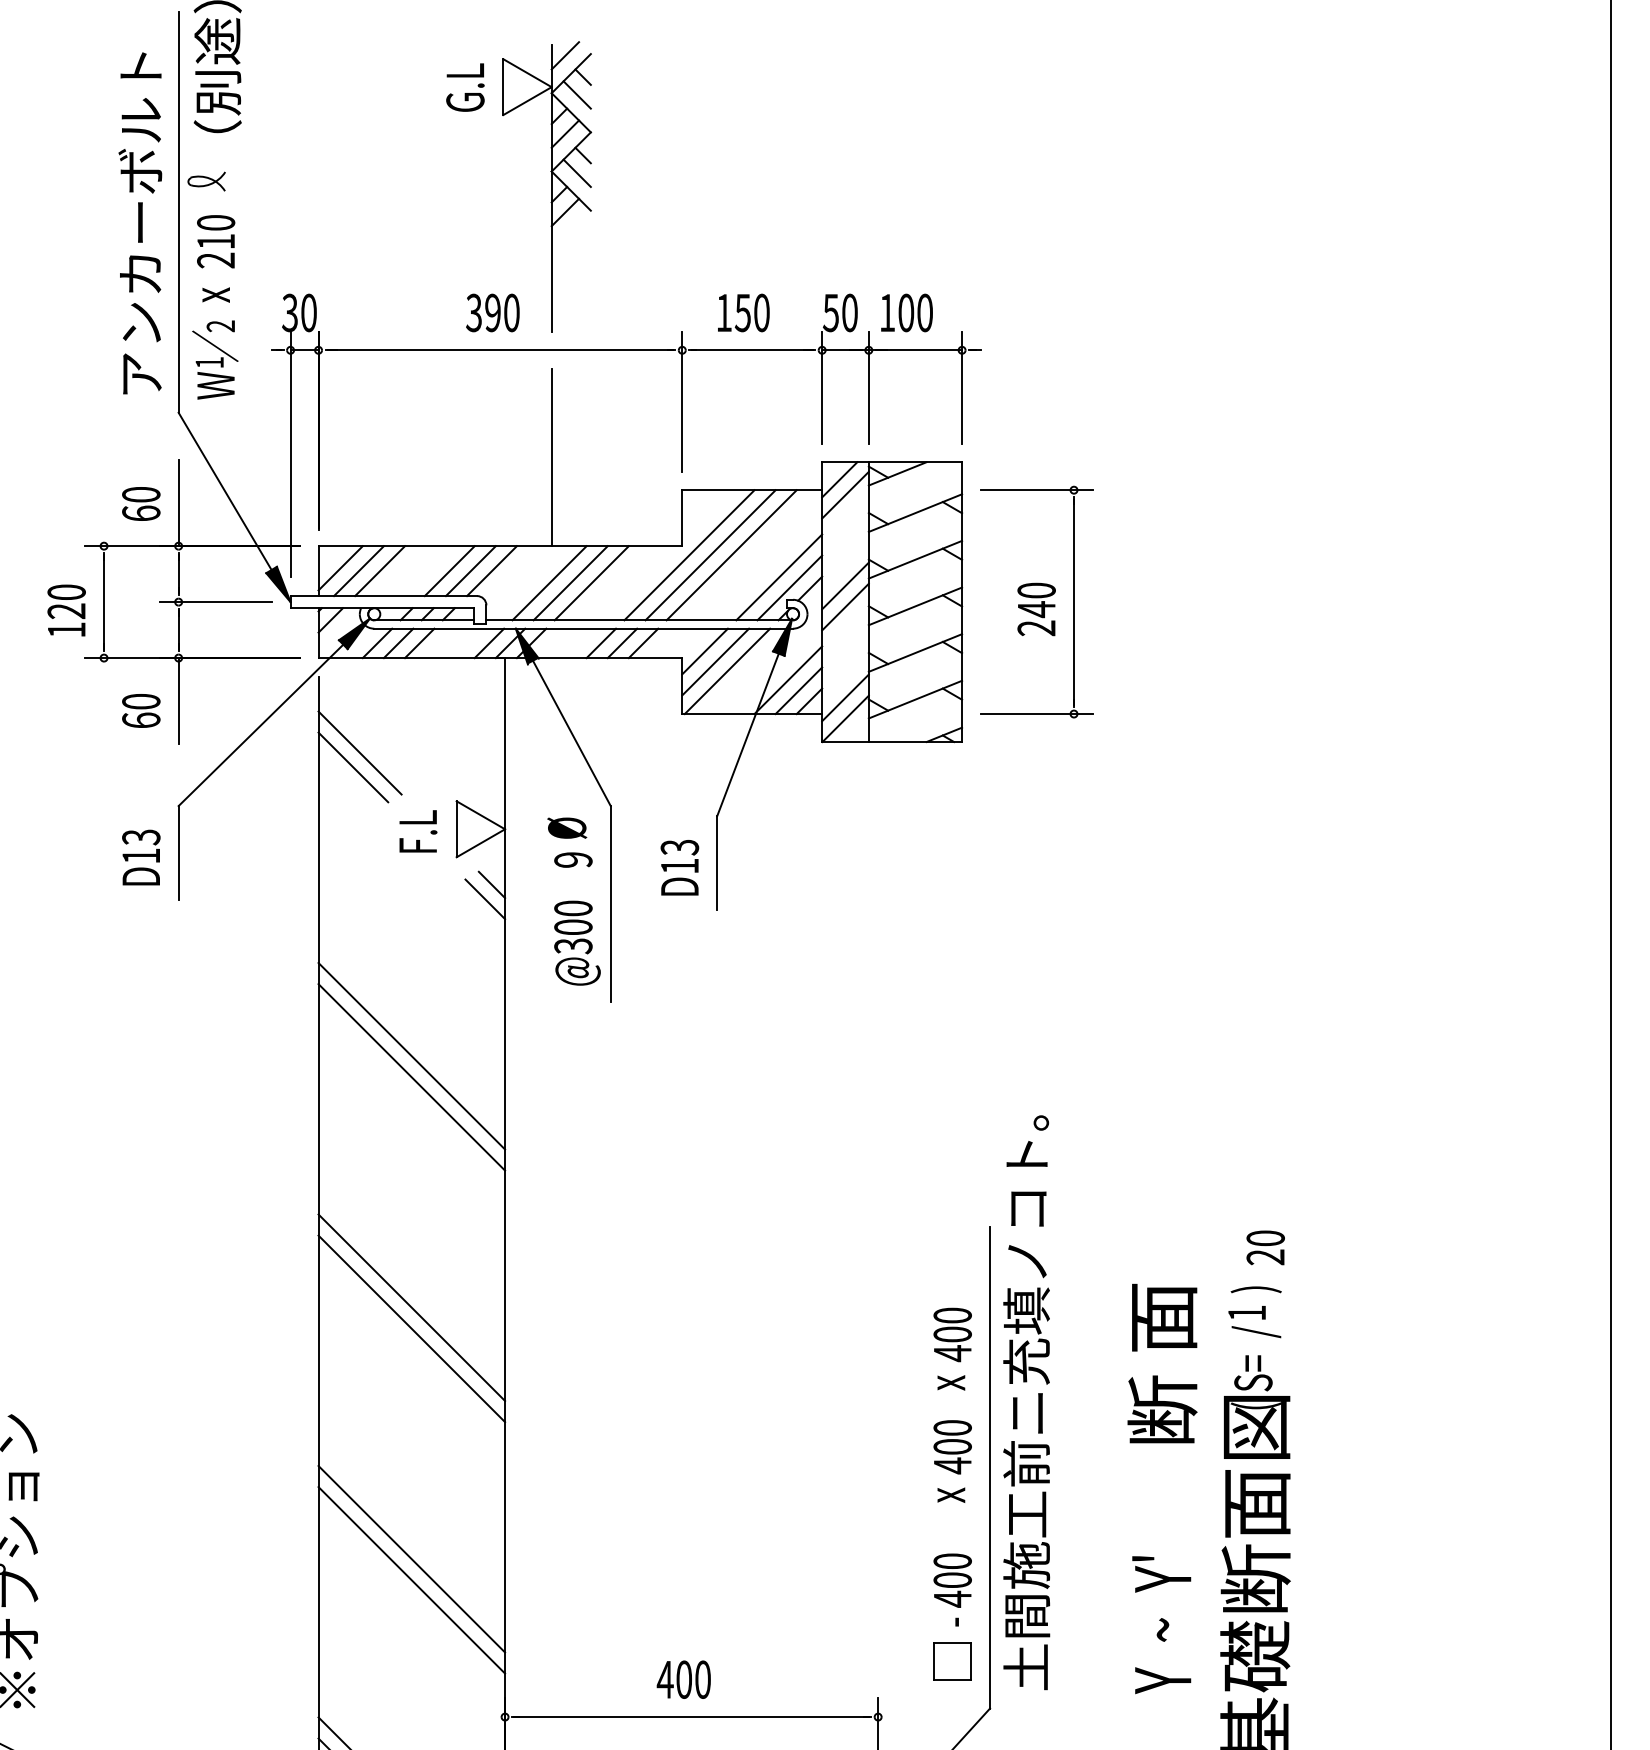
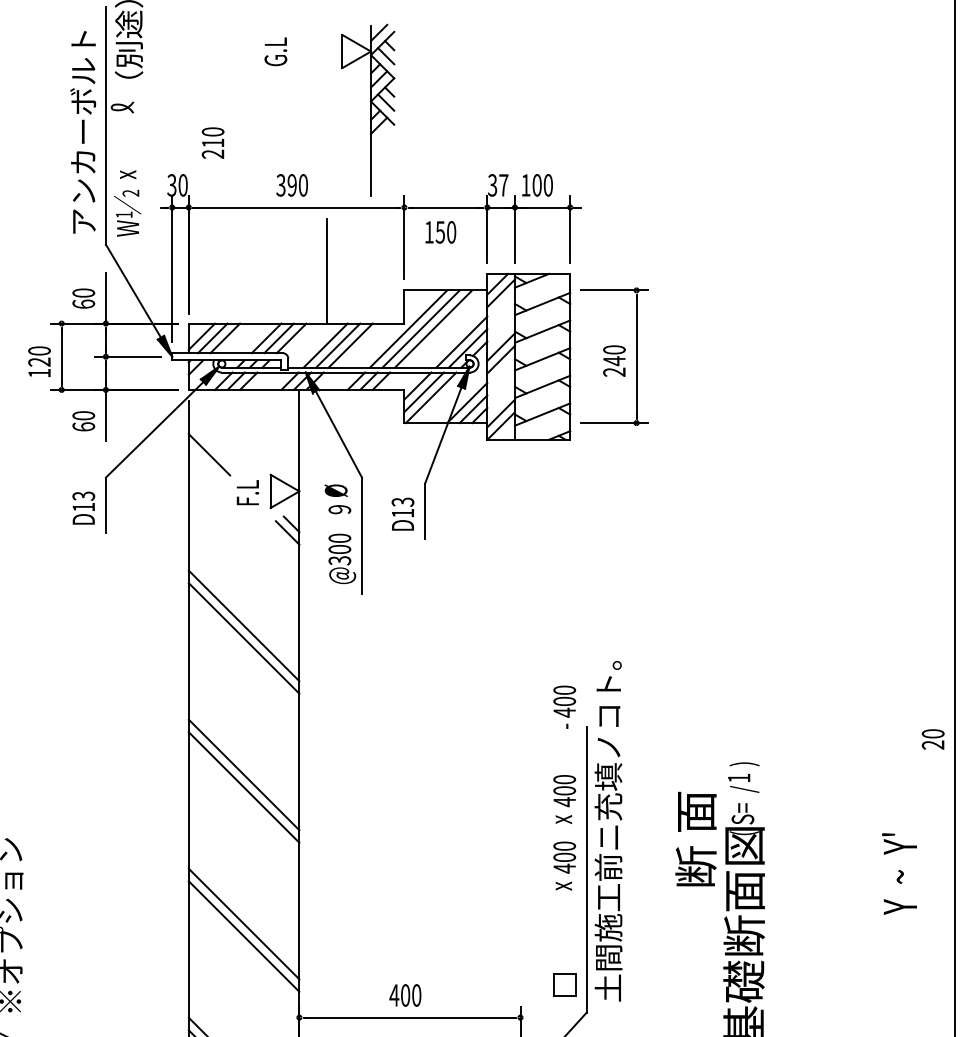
part: (547, 184) -> (368, 109), moved
text: (215, 240) -> (212, 142), moved
text: (743, 313) -> (440, 232), moved
text: (841, 313) -> (498, 185), 50 -> 37
line: (360, 751) -> (213, 445), removed
text: (1264, 1247) -> (932, 739), moved
text: (1161, 1362) -> (695, 838), moved
text: (952, 1588) -> (564, 706), moved
text: (1161, 1624) -> (899, 873), moved

